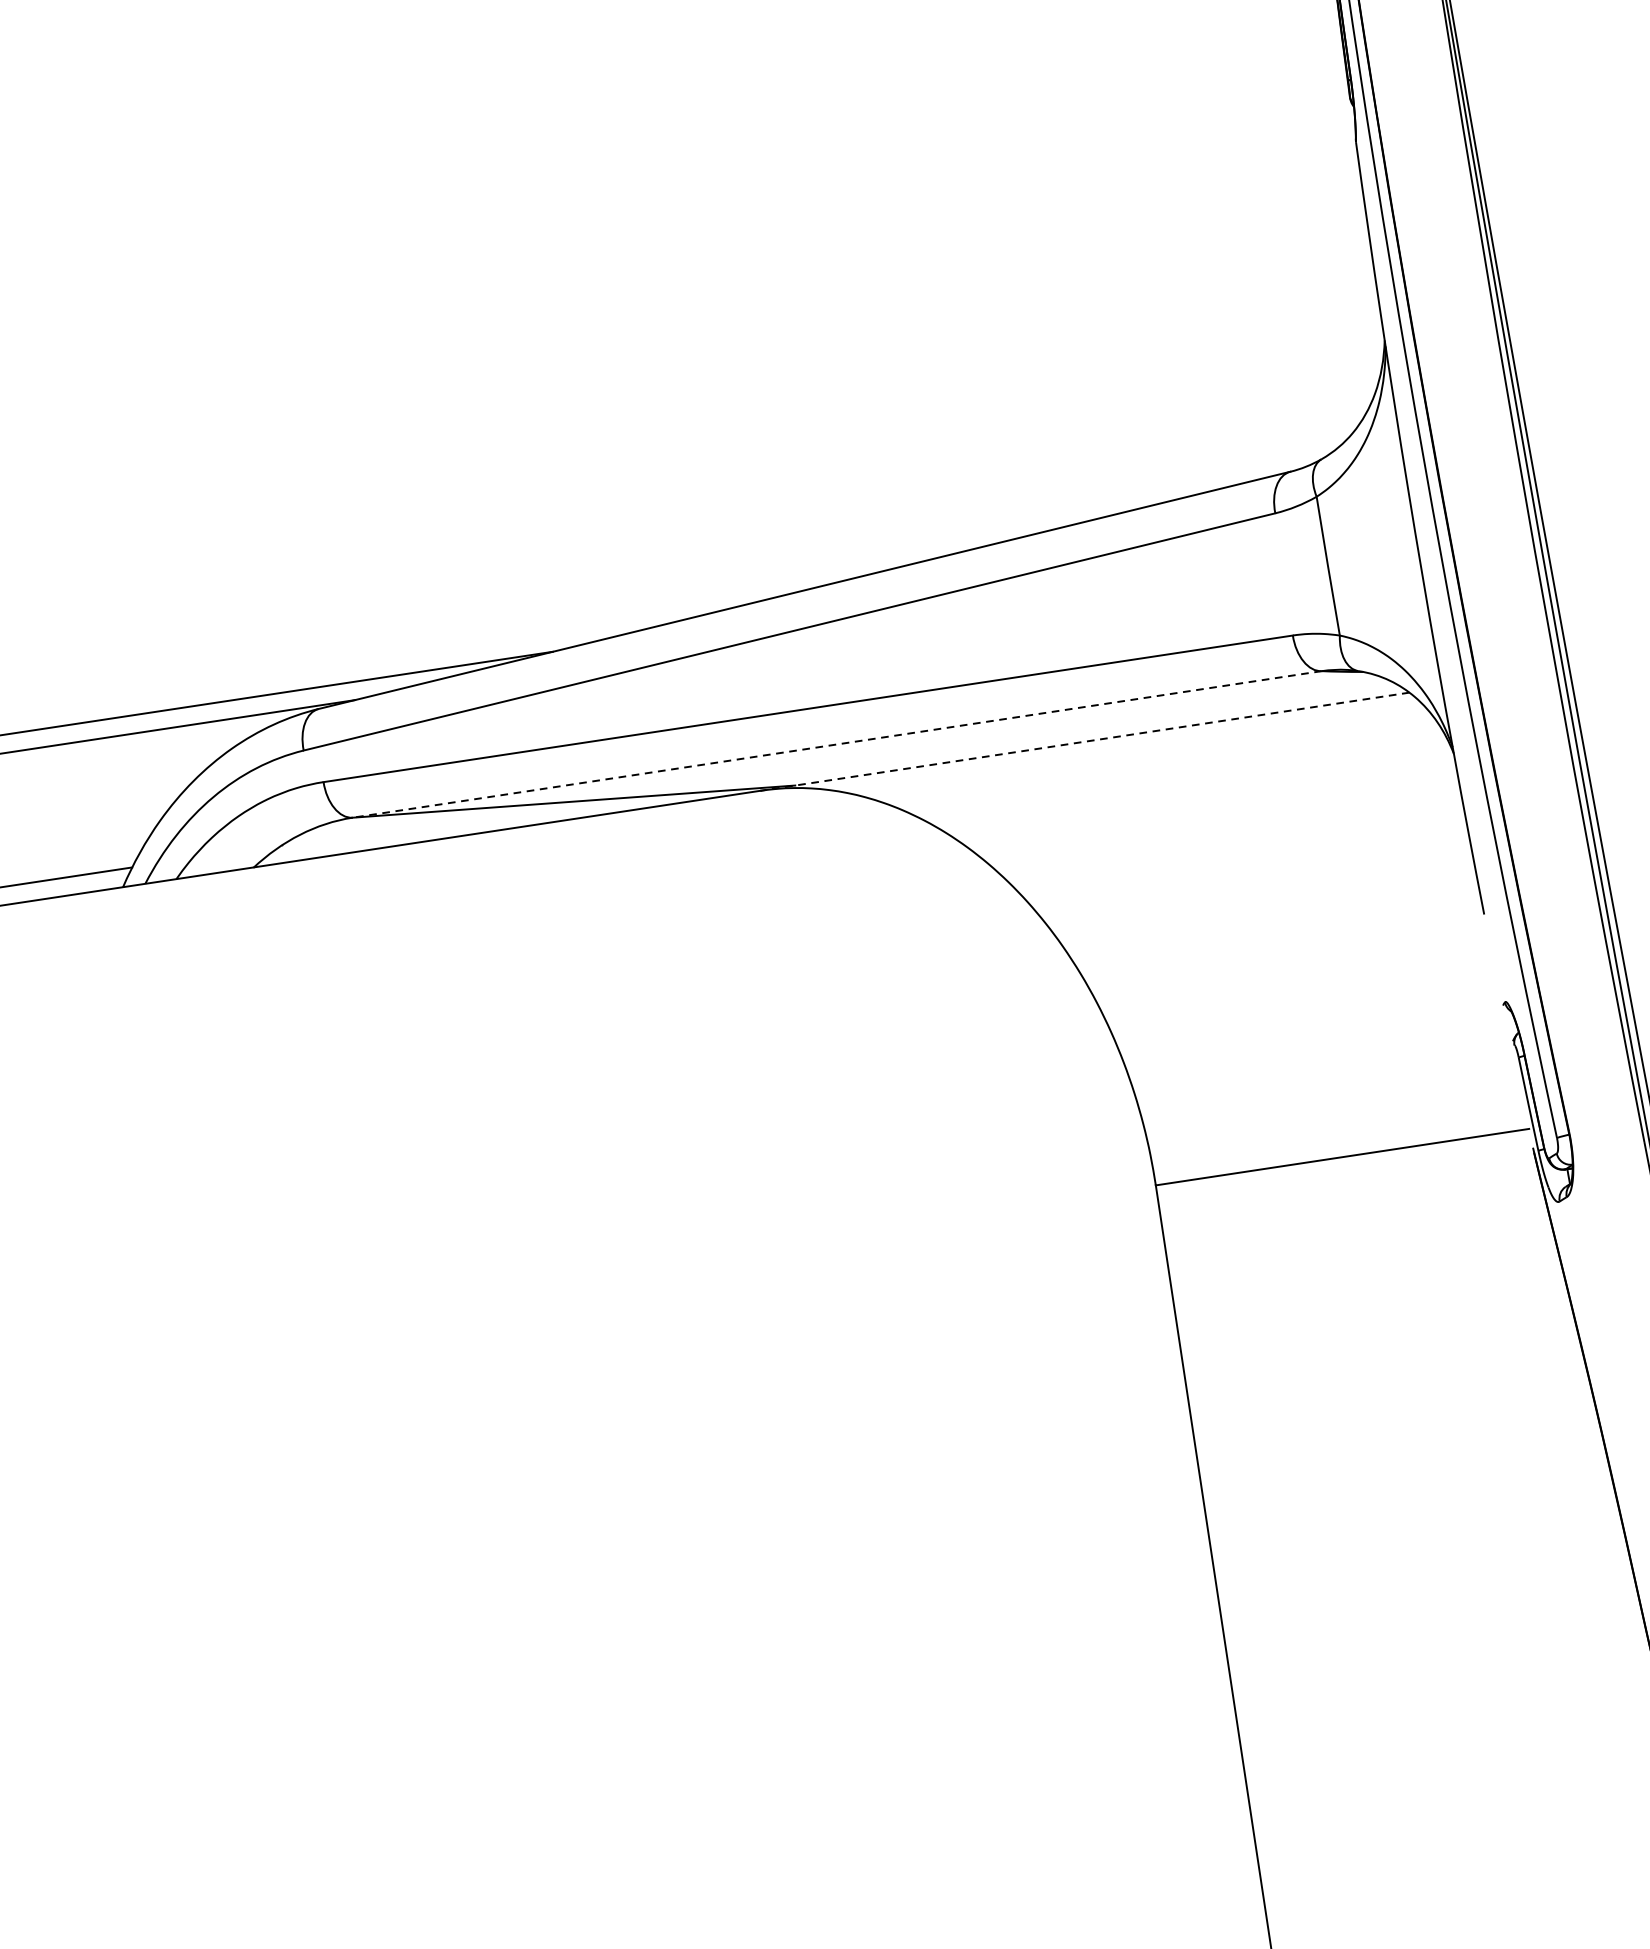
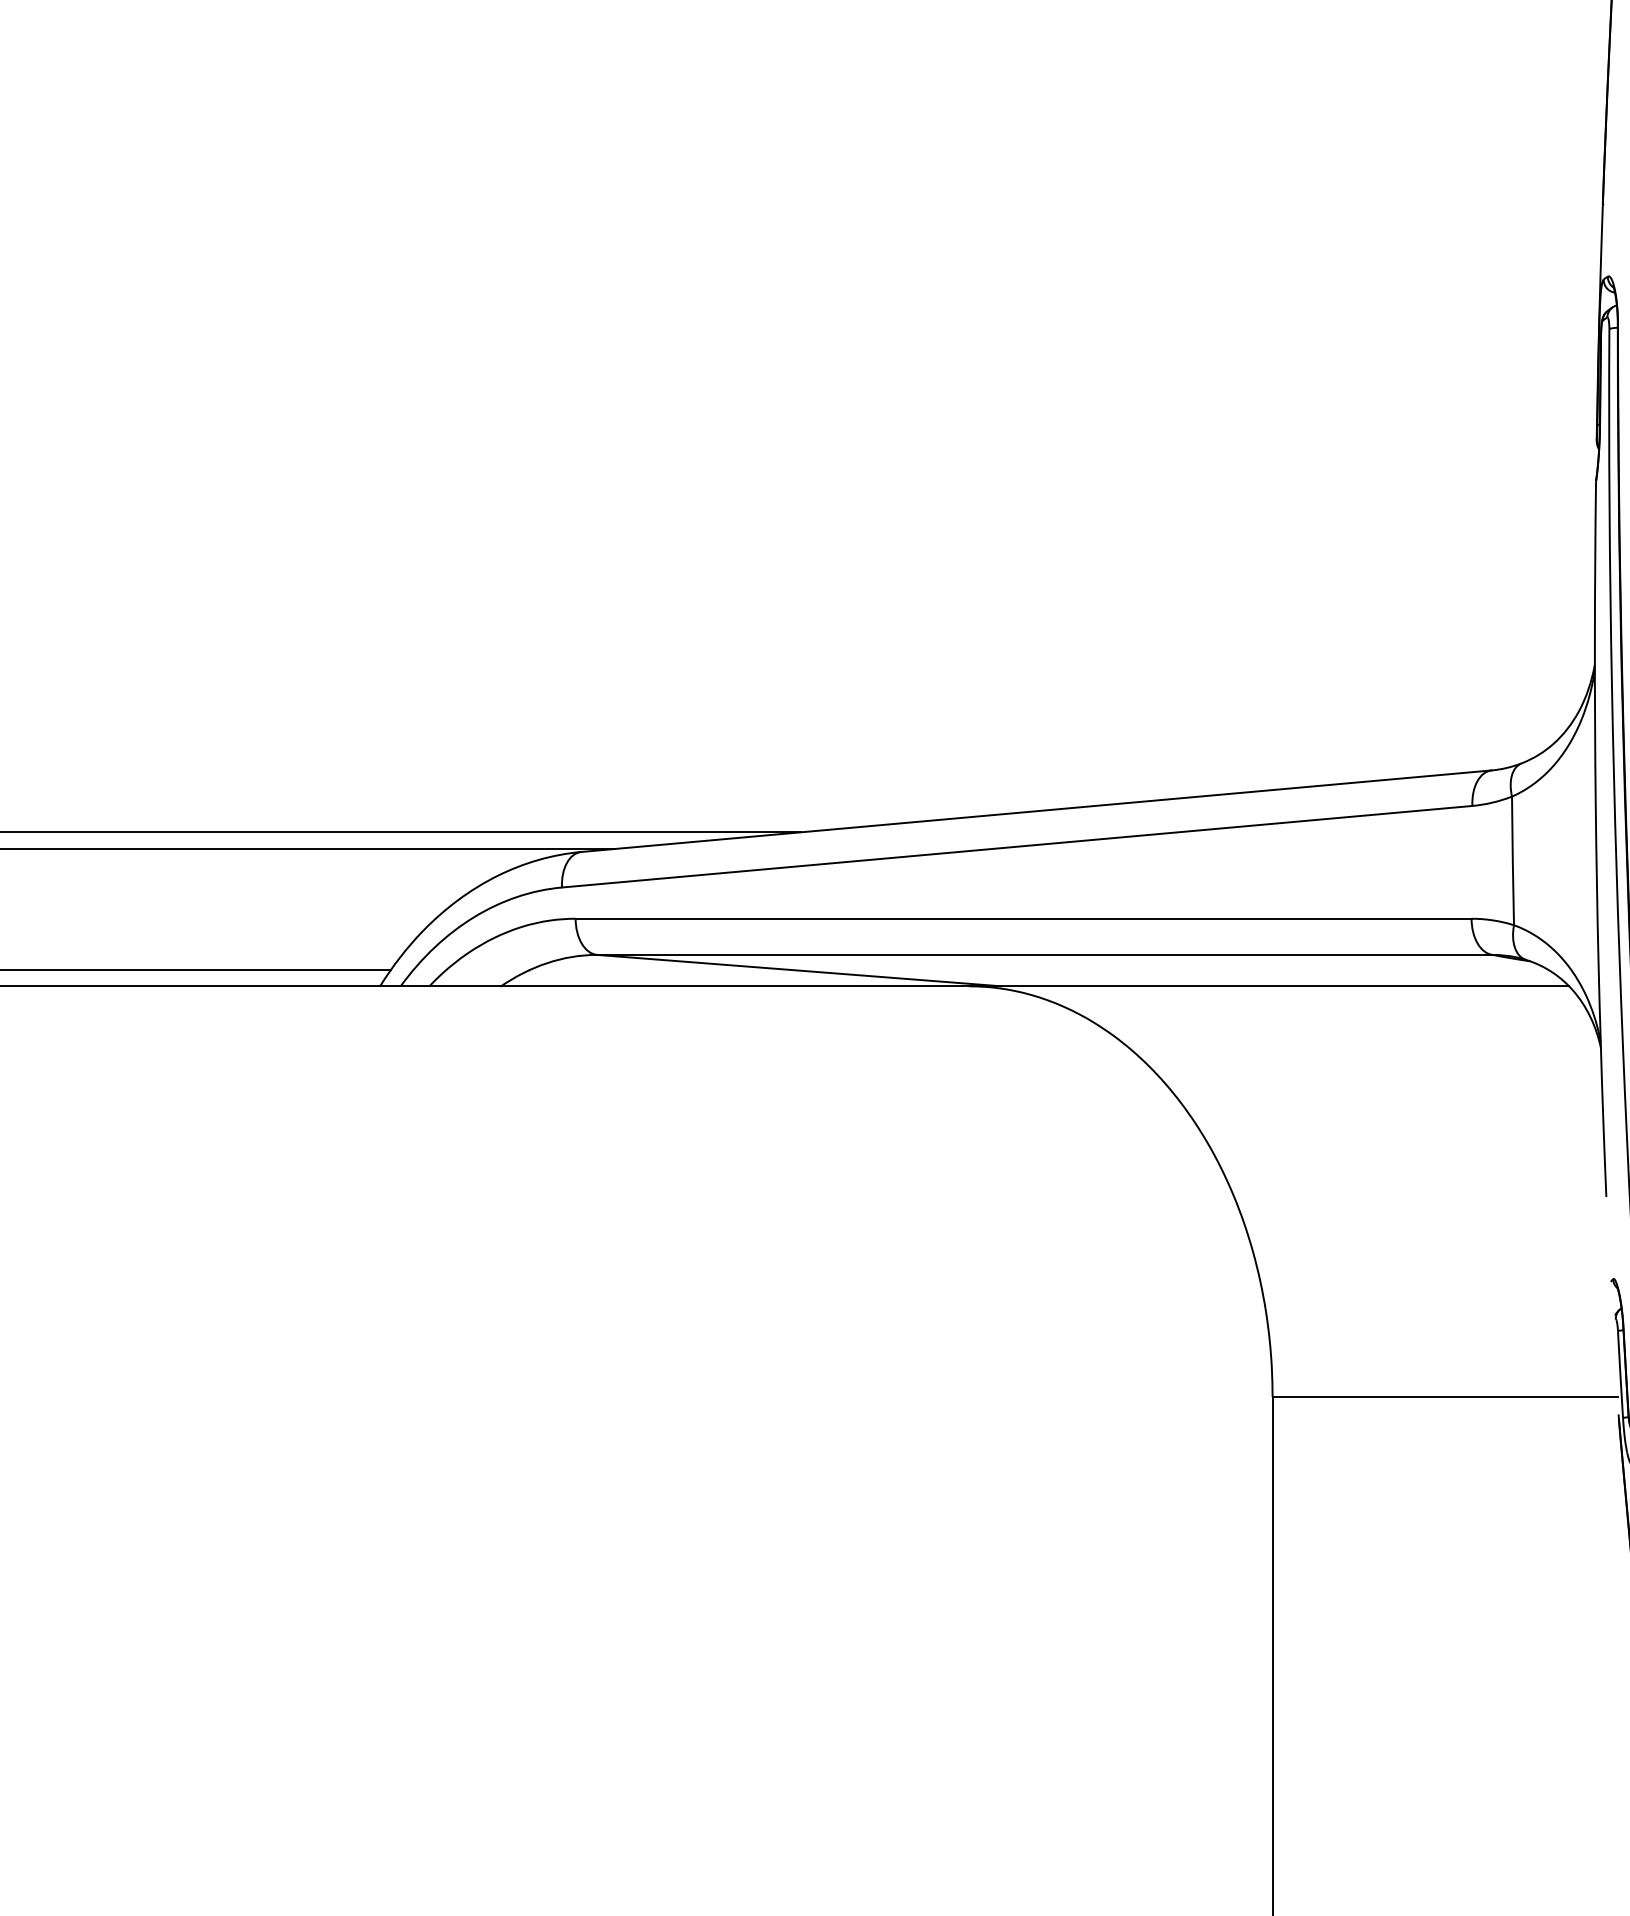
line: (1085, 741) -> (1269, 986), dashed -> solid
line: (836, 744) -> (1044, 954), dashed -> solid

